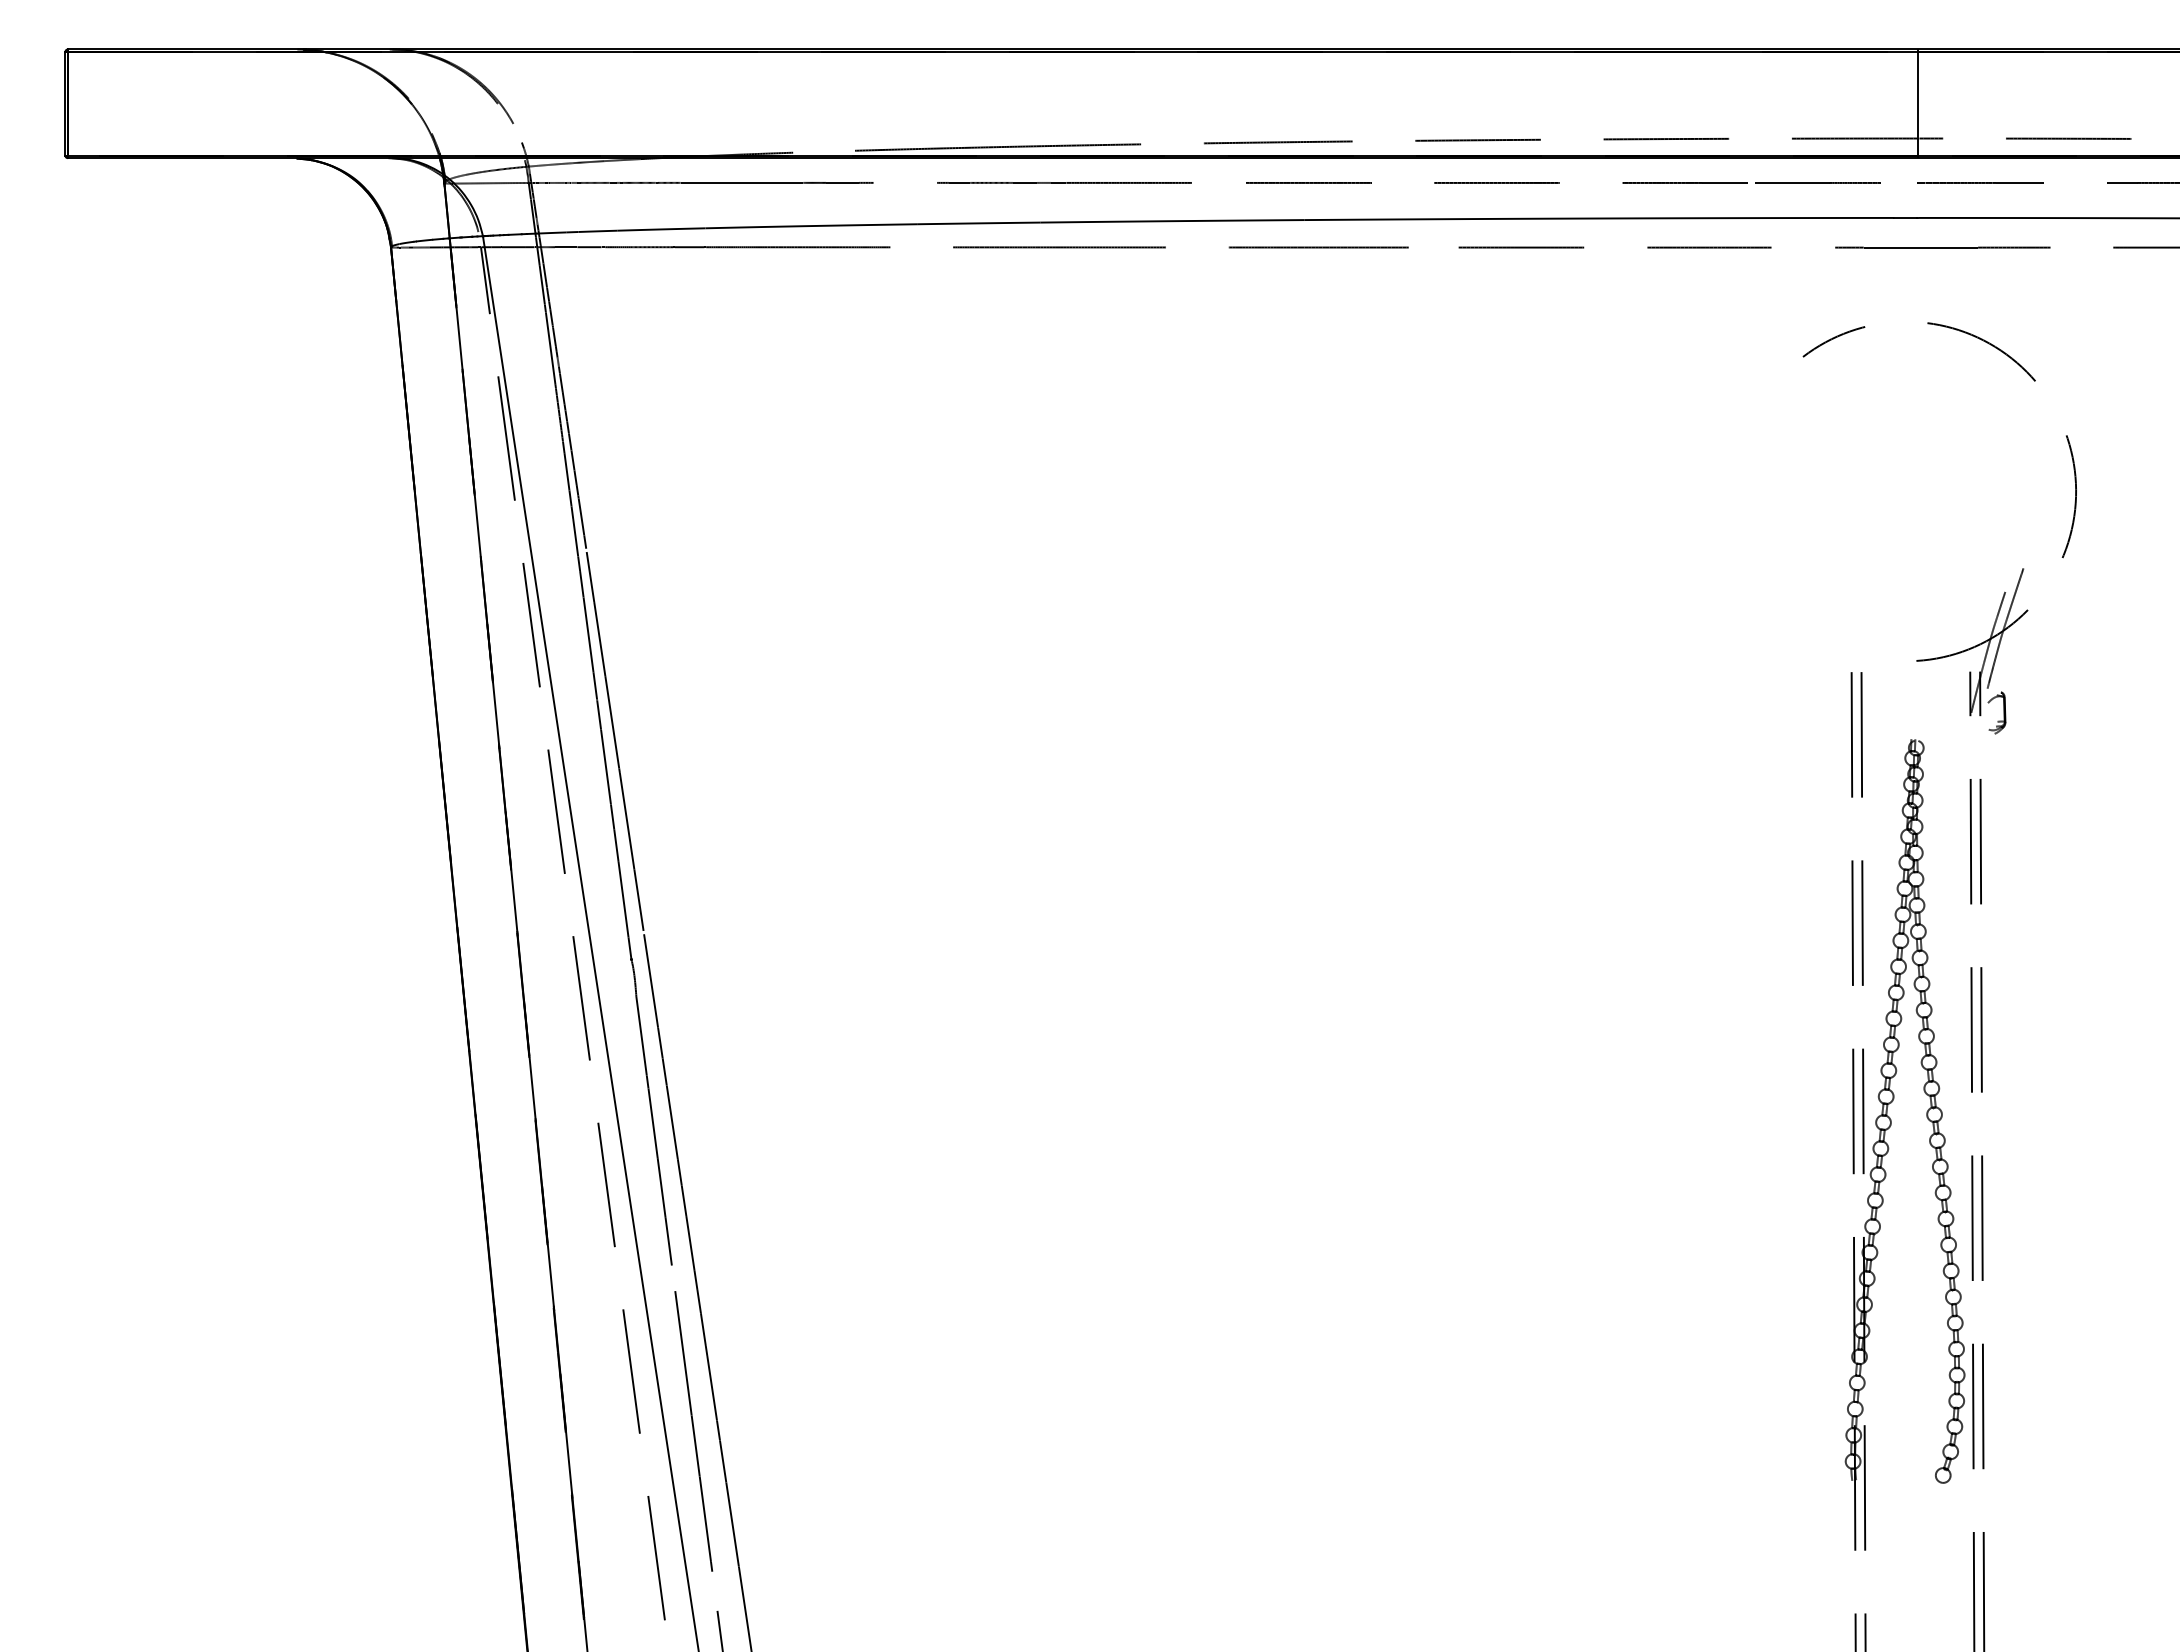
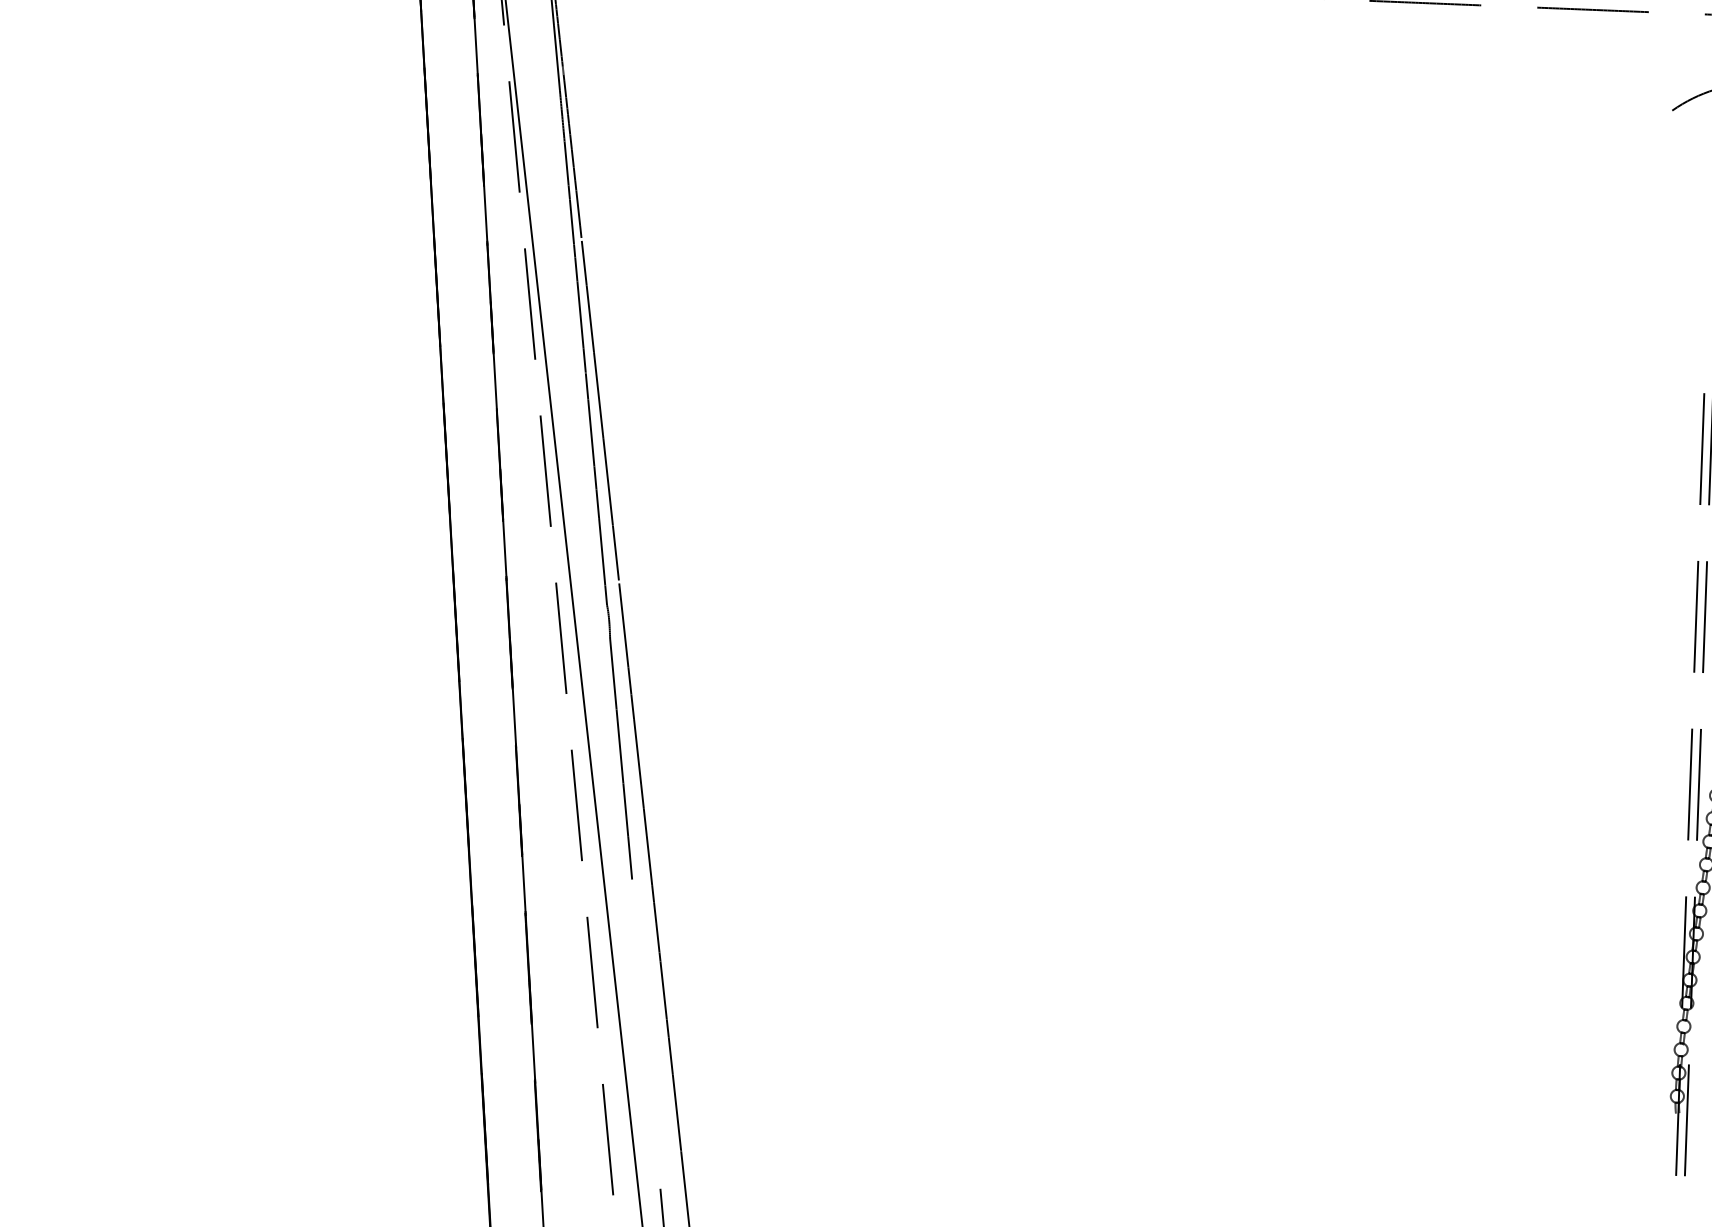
line: (693, 1431) -> (645, 1028), removed

